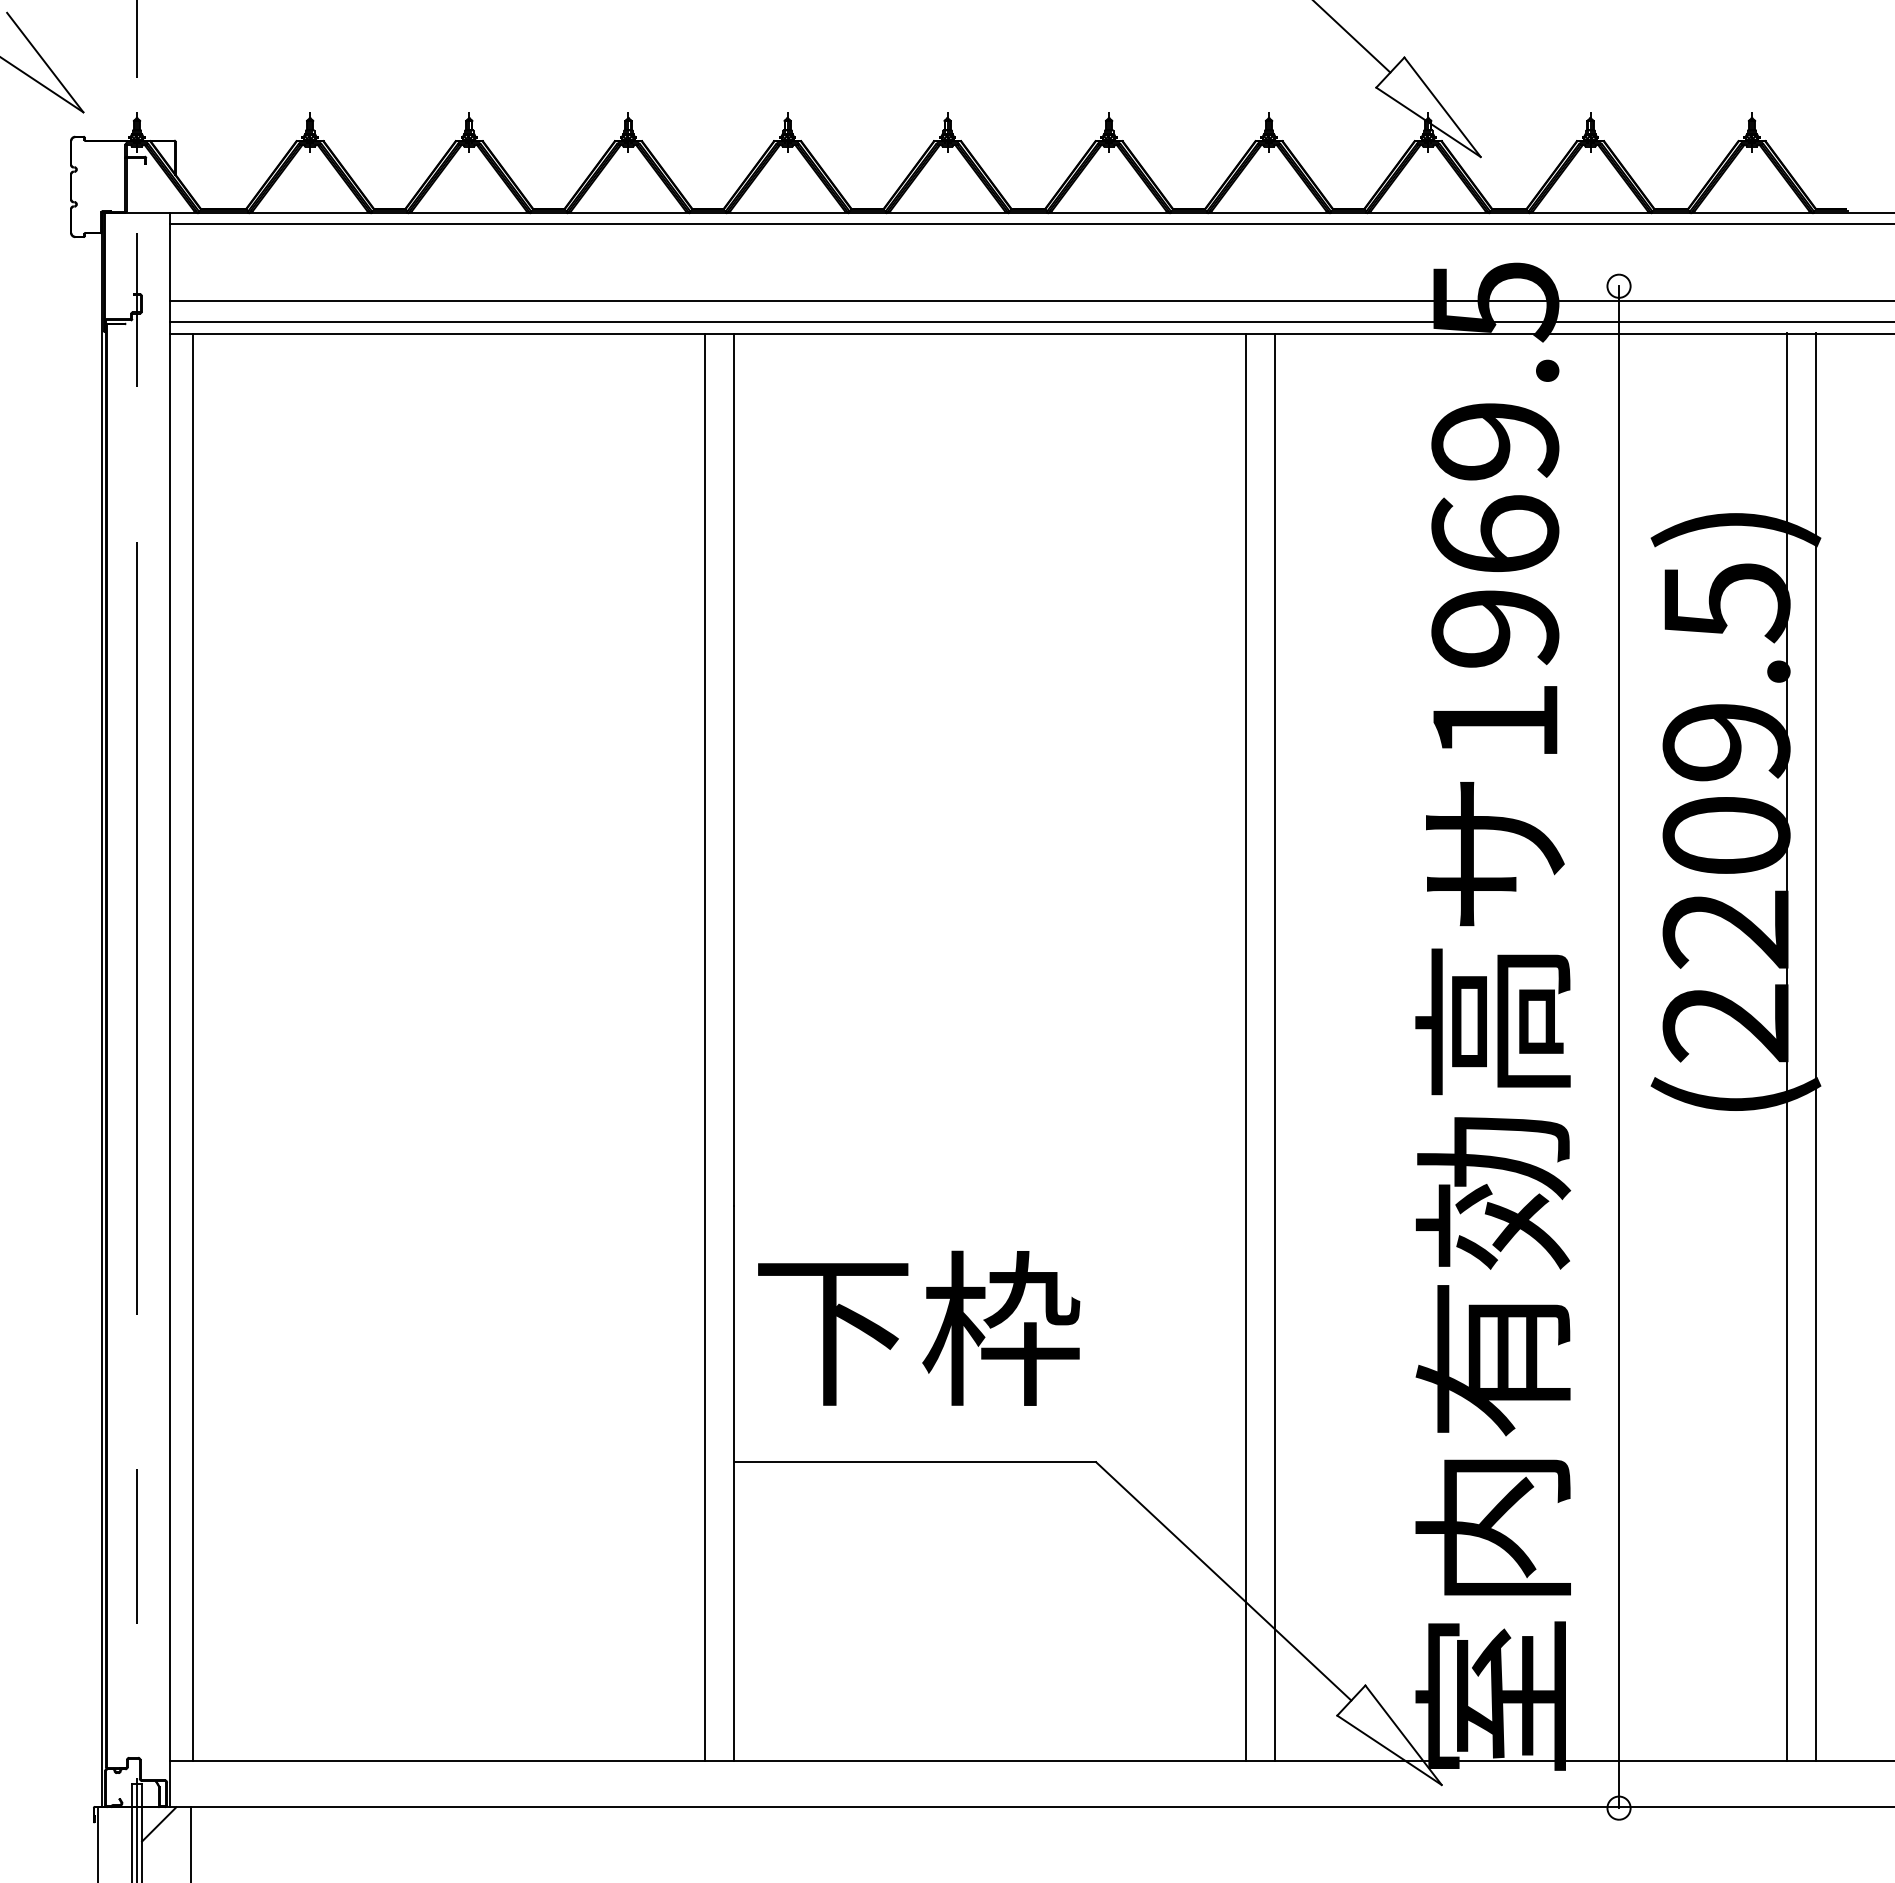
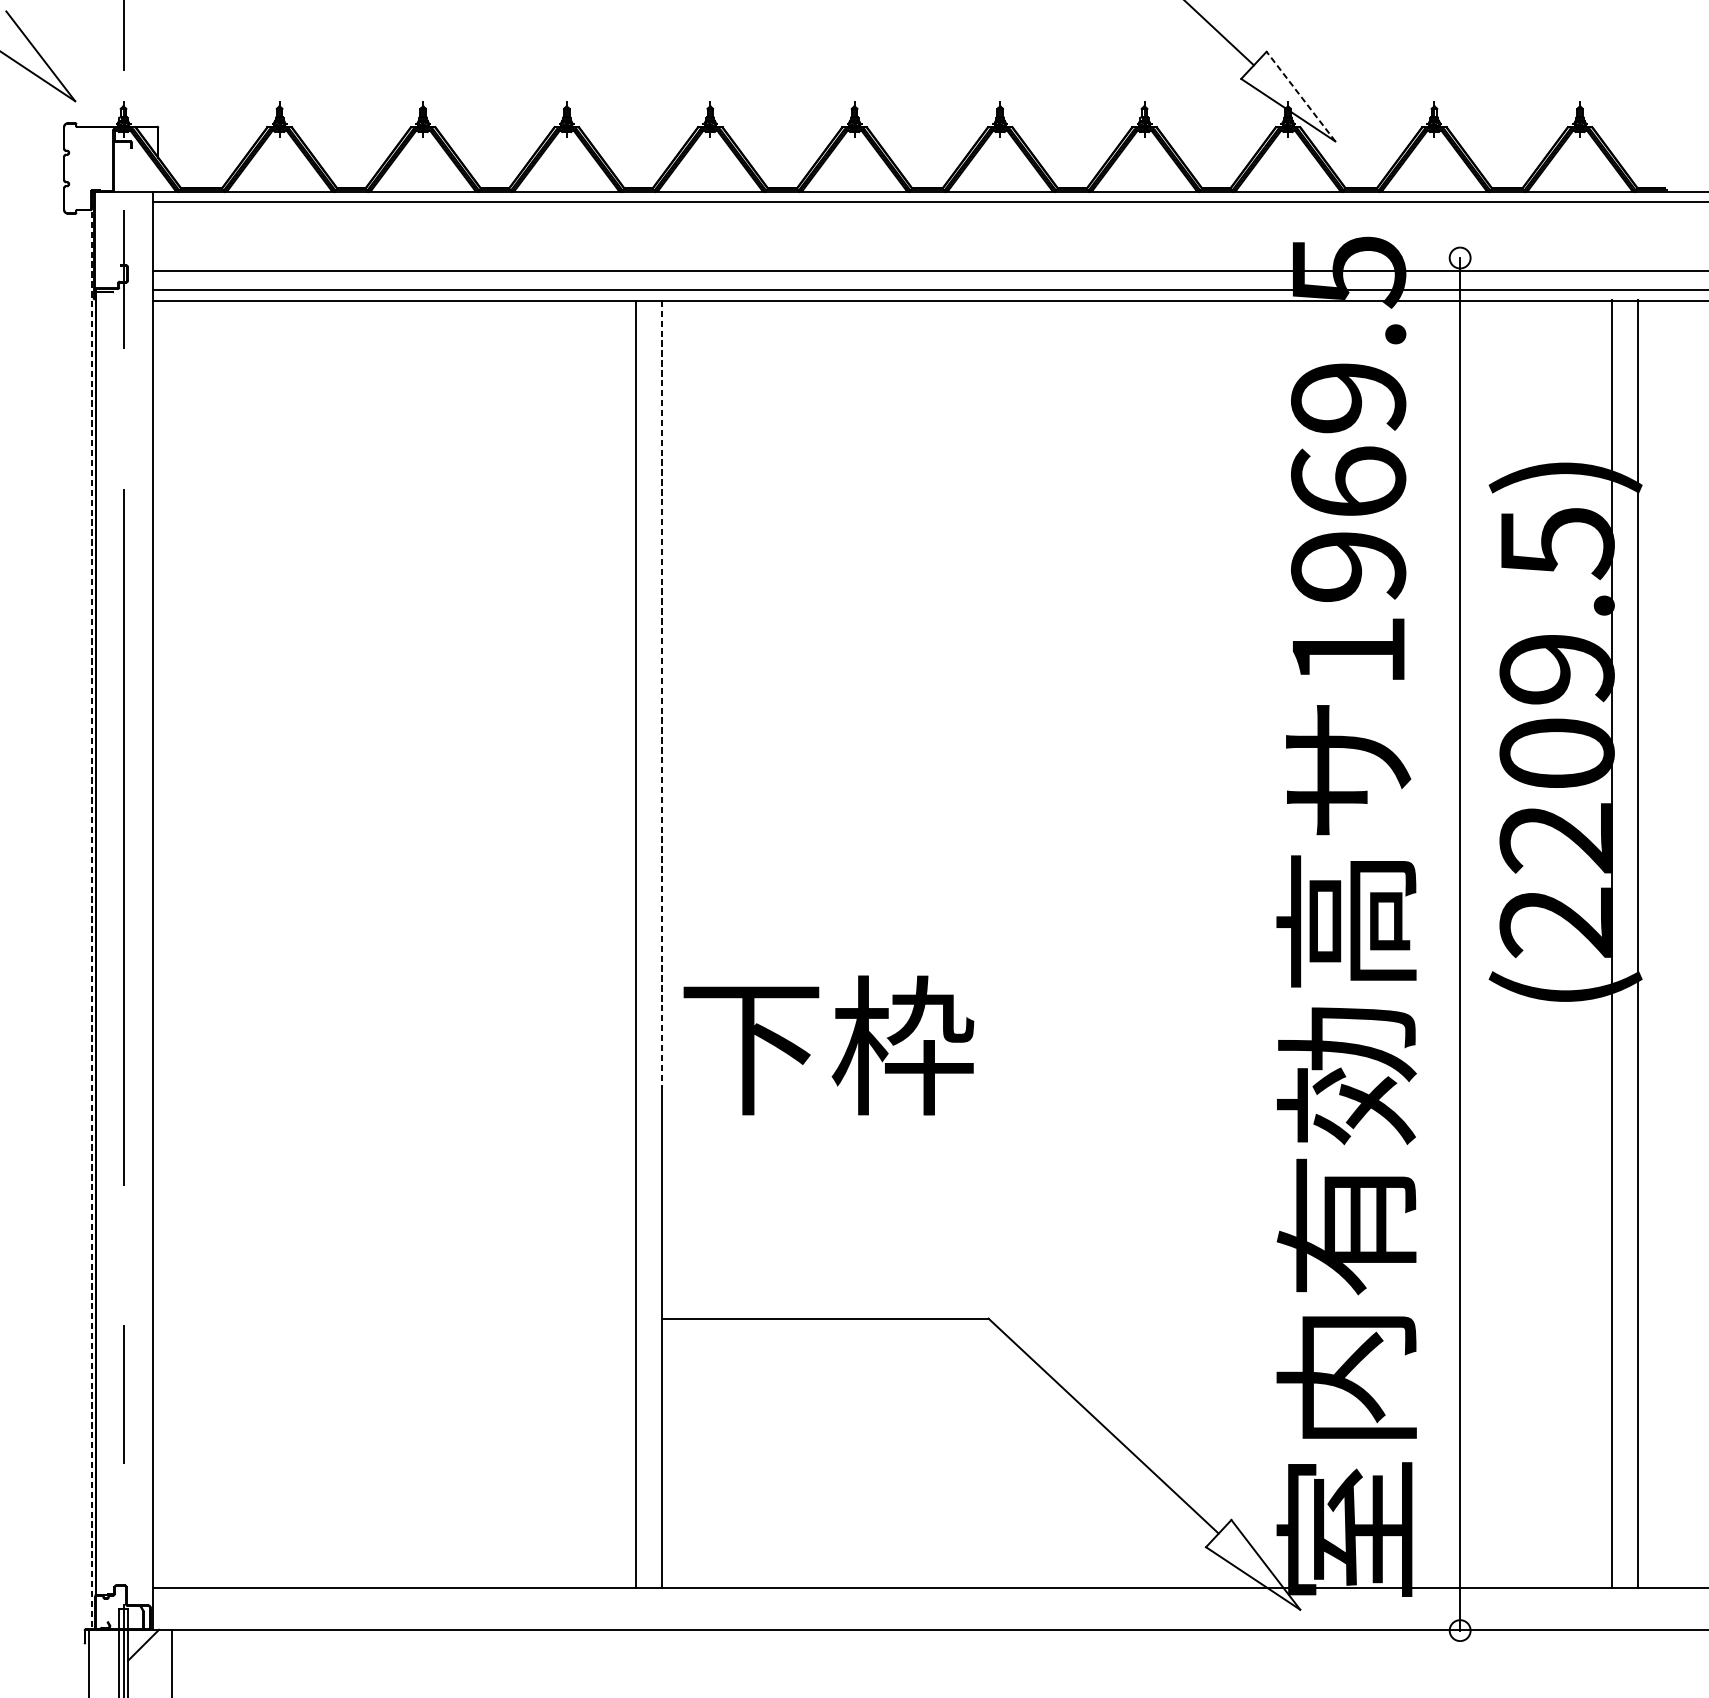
line: (1442, 107) -> (1300, 96), solid -> dashed
line: (733, 770) -> (661, 694), solid -> dashed
line: (101, 1010) -> (91, 911), solid -> dashed
line: (193, 1046) -> (174, 943), removed
line: (1246, 1046) -> (1124, 943), removed
line: (1274, 1046) -> (1149, 943), removed
text: (919, 1327) -> (829, 1044), moved

